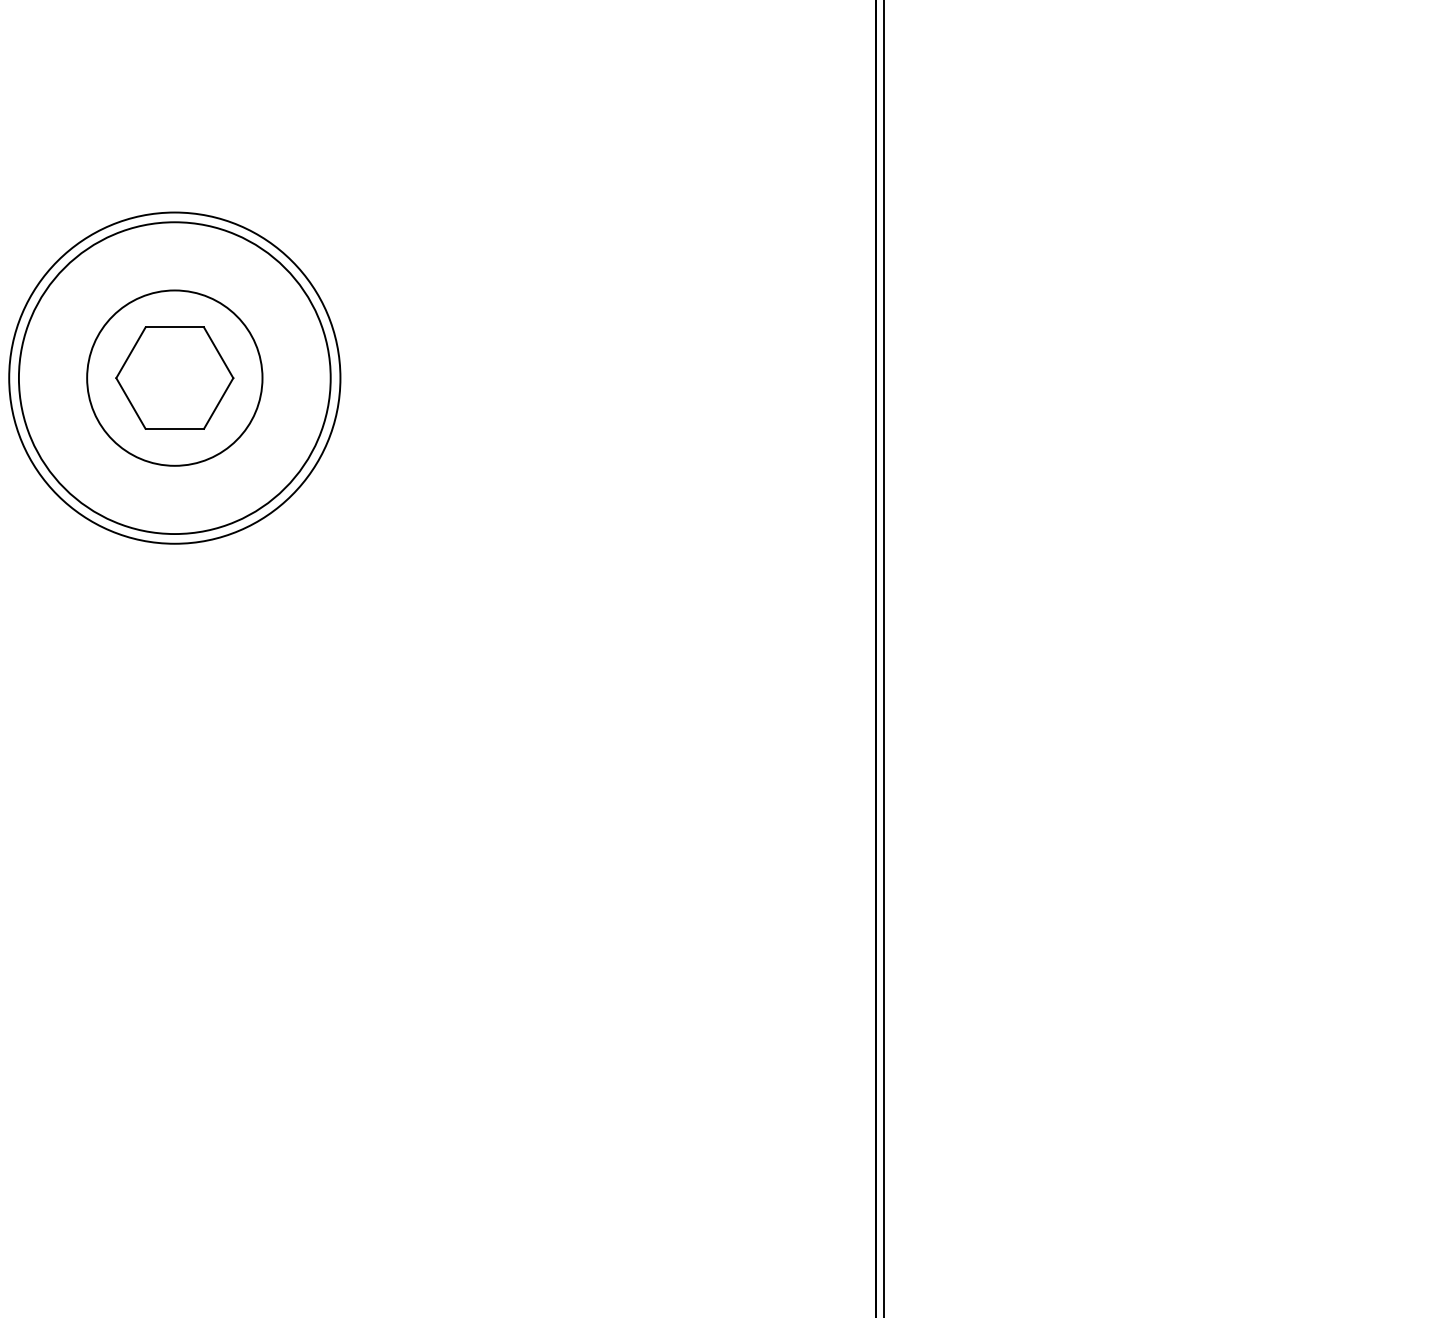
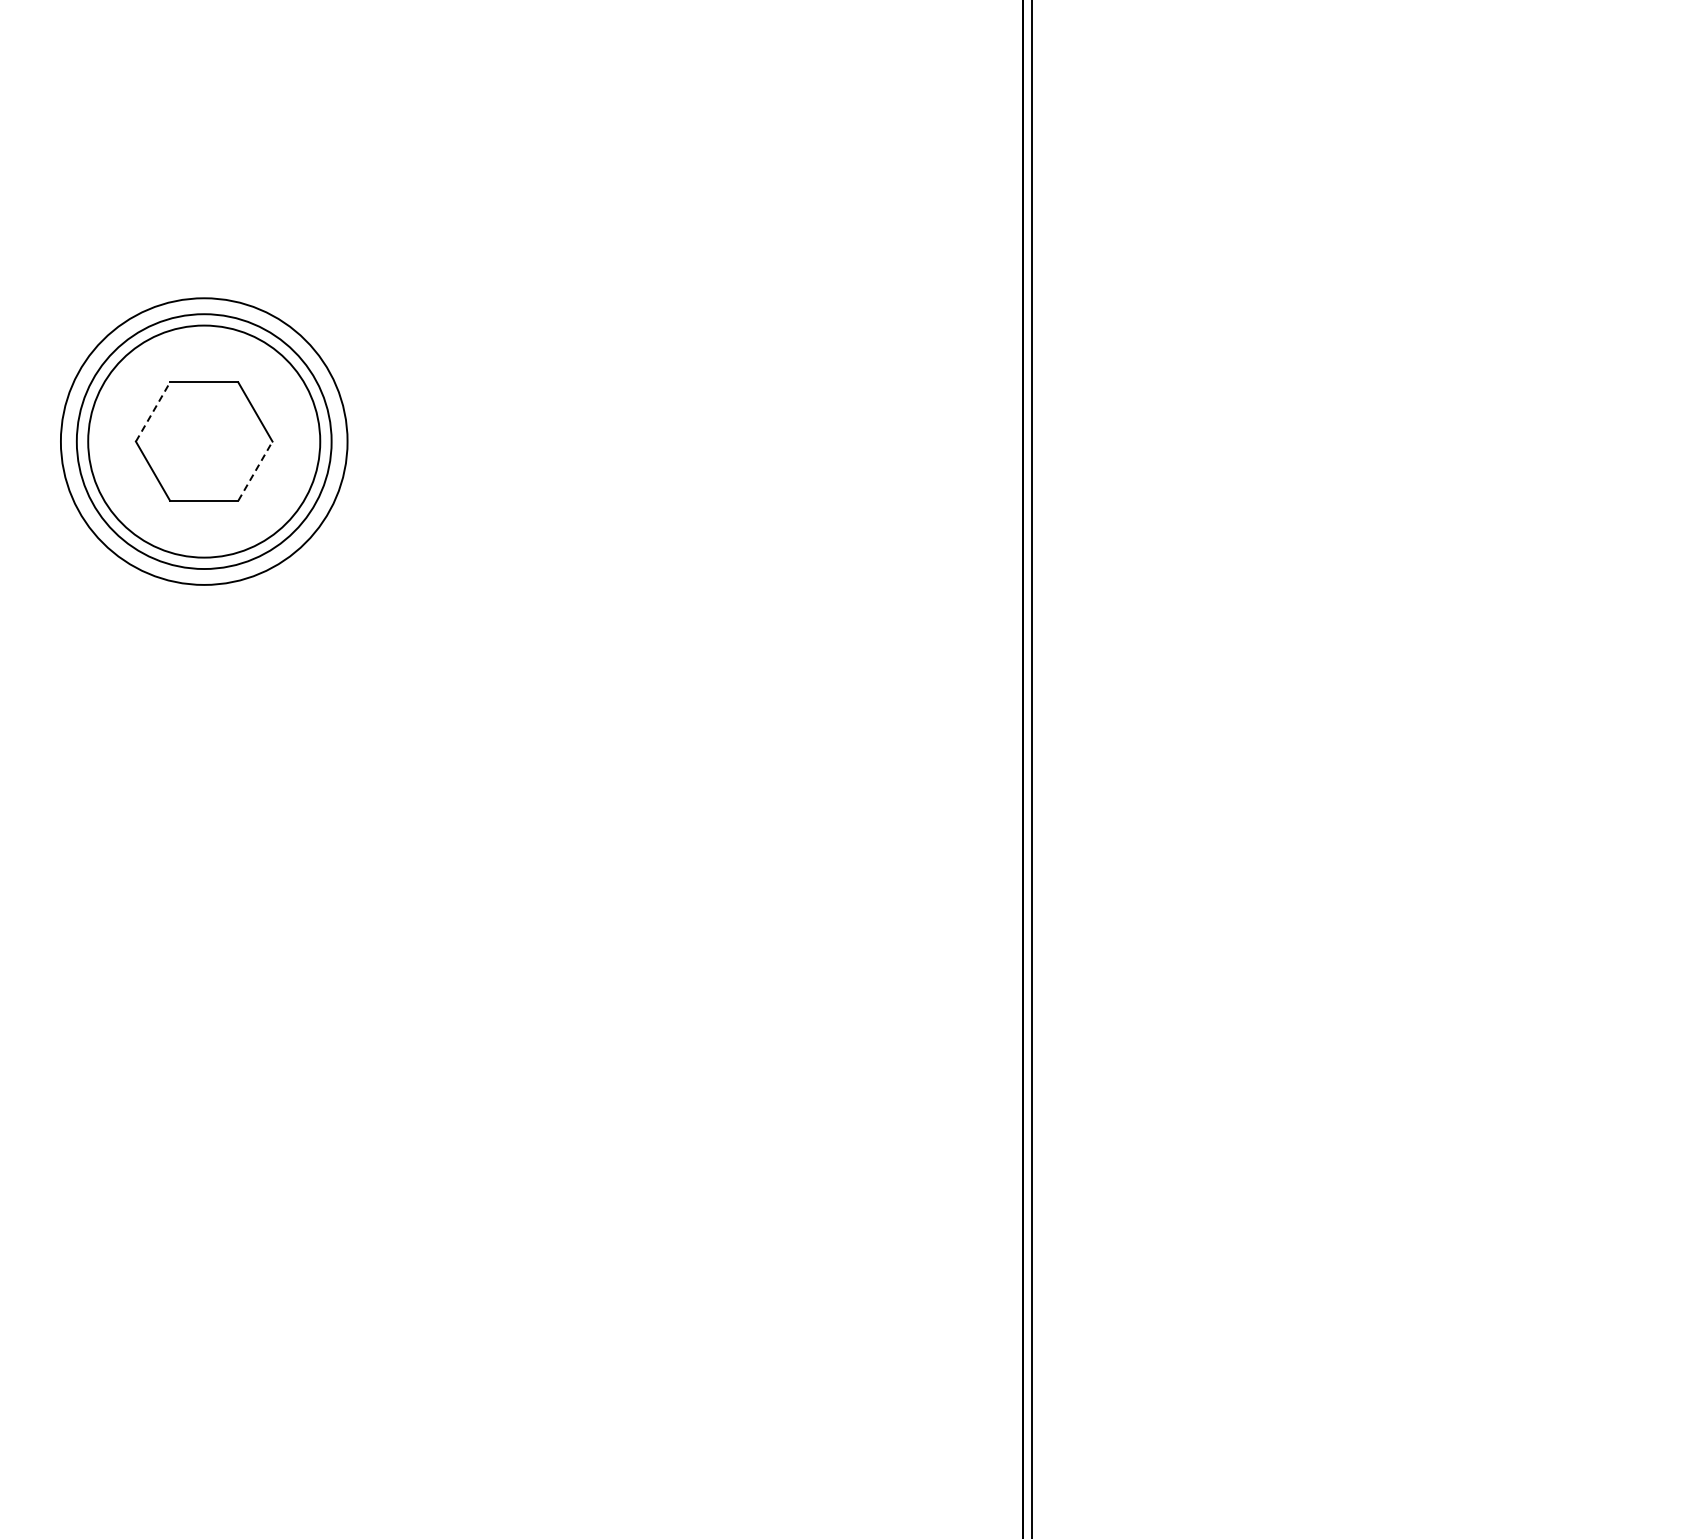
line: (131, 352) -> (153, 411), solid -> dashed
circle: (174, 378) -> (203, 441), size x0.6
circle: (174, 378) -> (203, 441), size x1.4
circle: (175, 378) -> (204, 441), size x0.7
line: (218, 402) -> (255, 470), solid -> dashed

